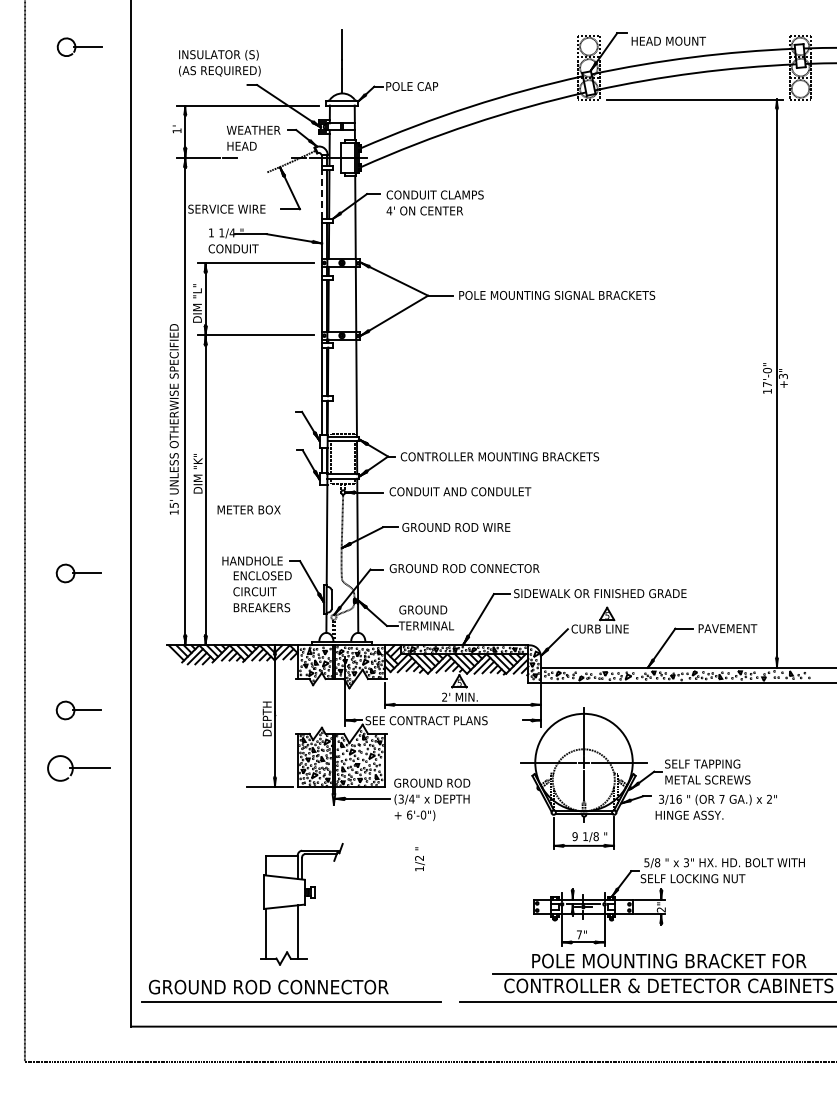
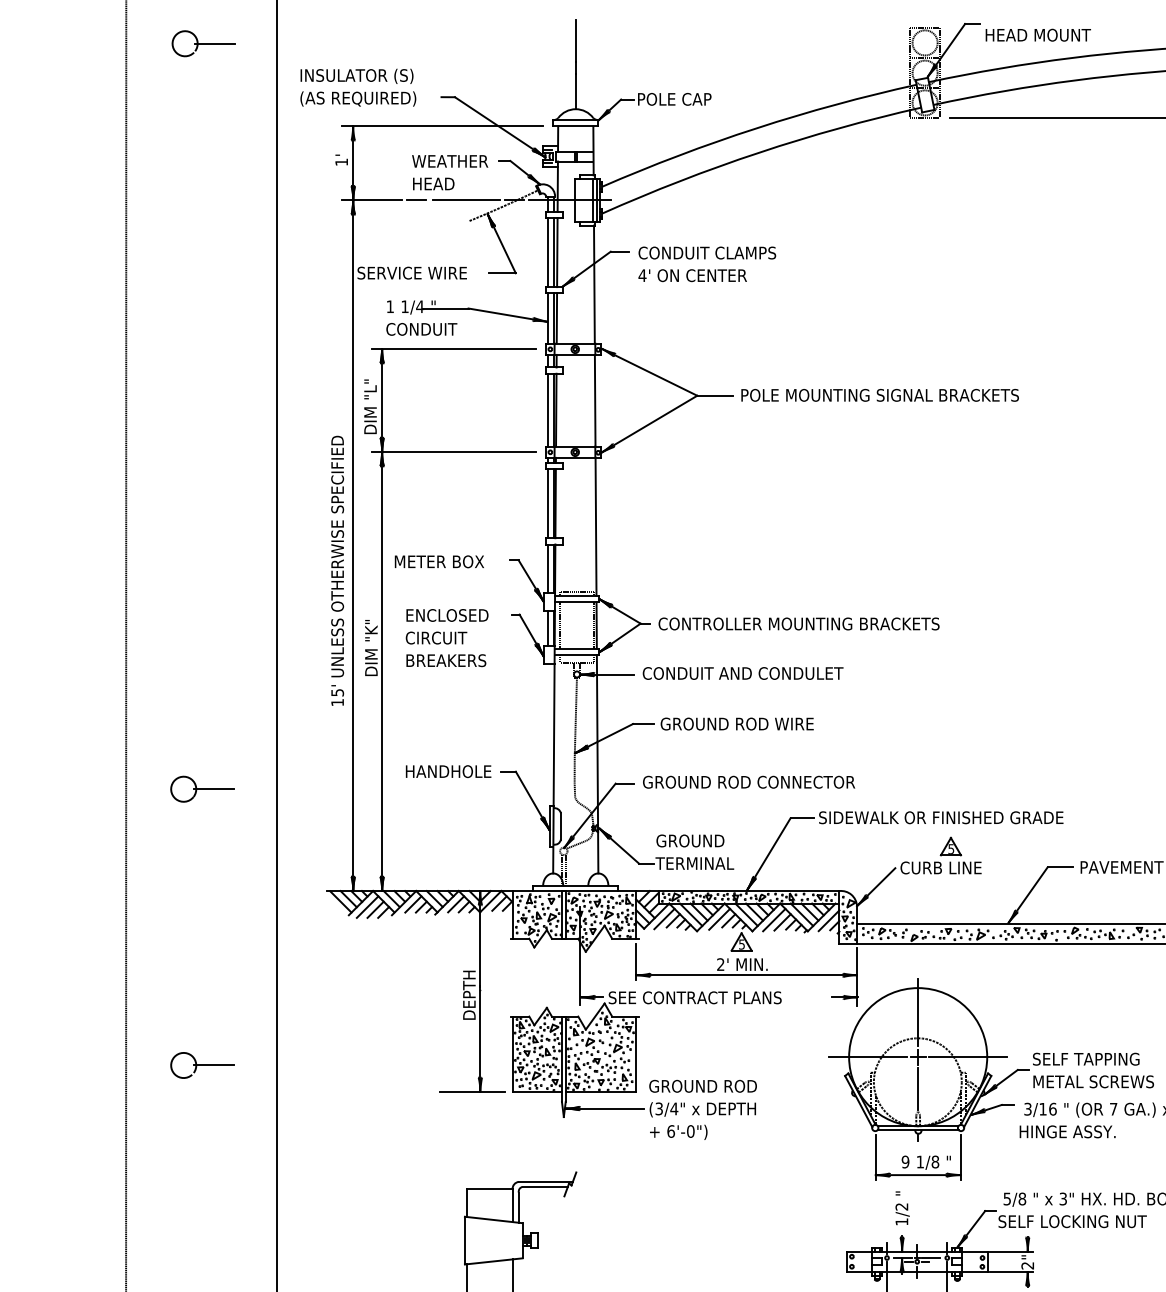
text: (219, 63) -> (357, 88), moved
line: (264, 157) -> (465, 199), added
line: (322, 194) -> (547, 252), dashed -> solid
text: (248, 509) -> (438, 561), moved
text: (262, 591) -> (447, 637), moved
part: (78, 710) -> (201, 983), removed
part: (78, 768) -> (201, 1065), size x0.71
text: (419, 859) -> (901, 1208), moved

